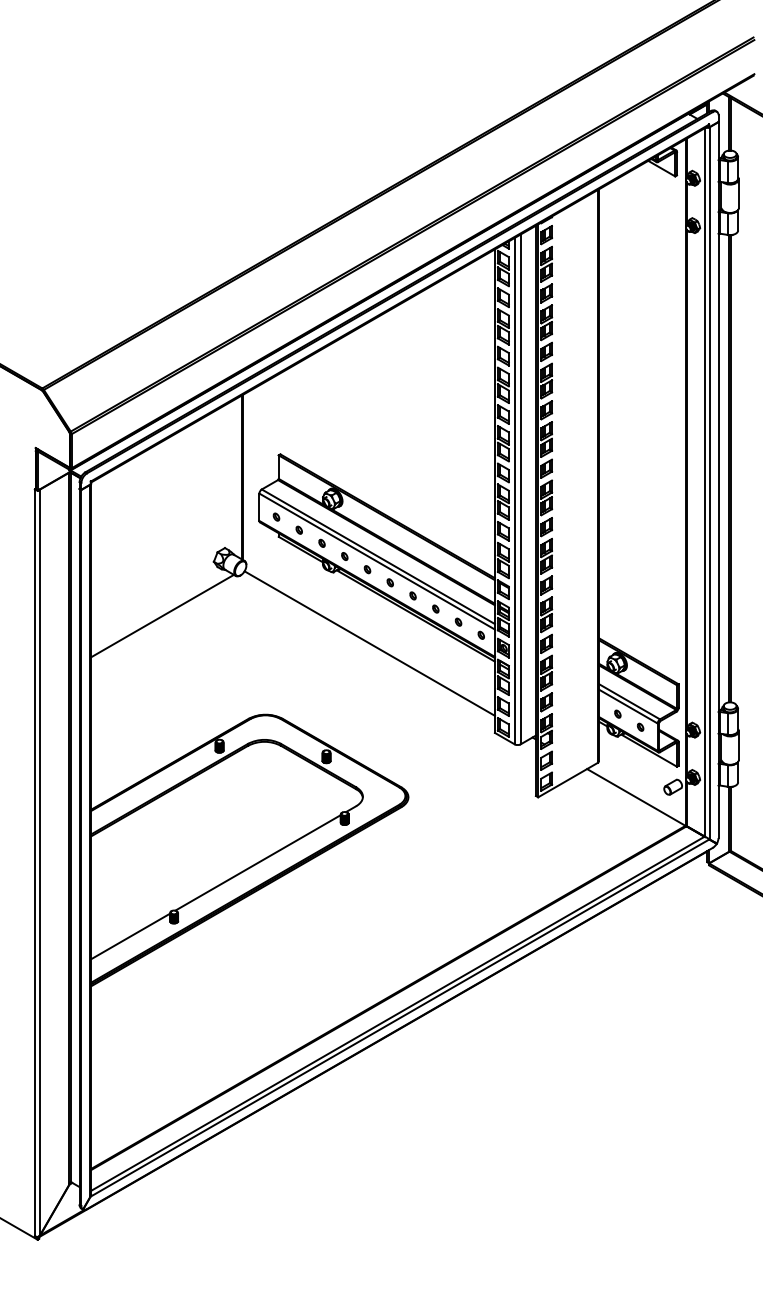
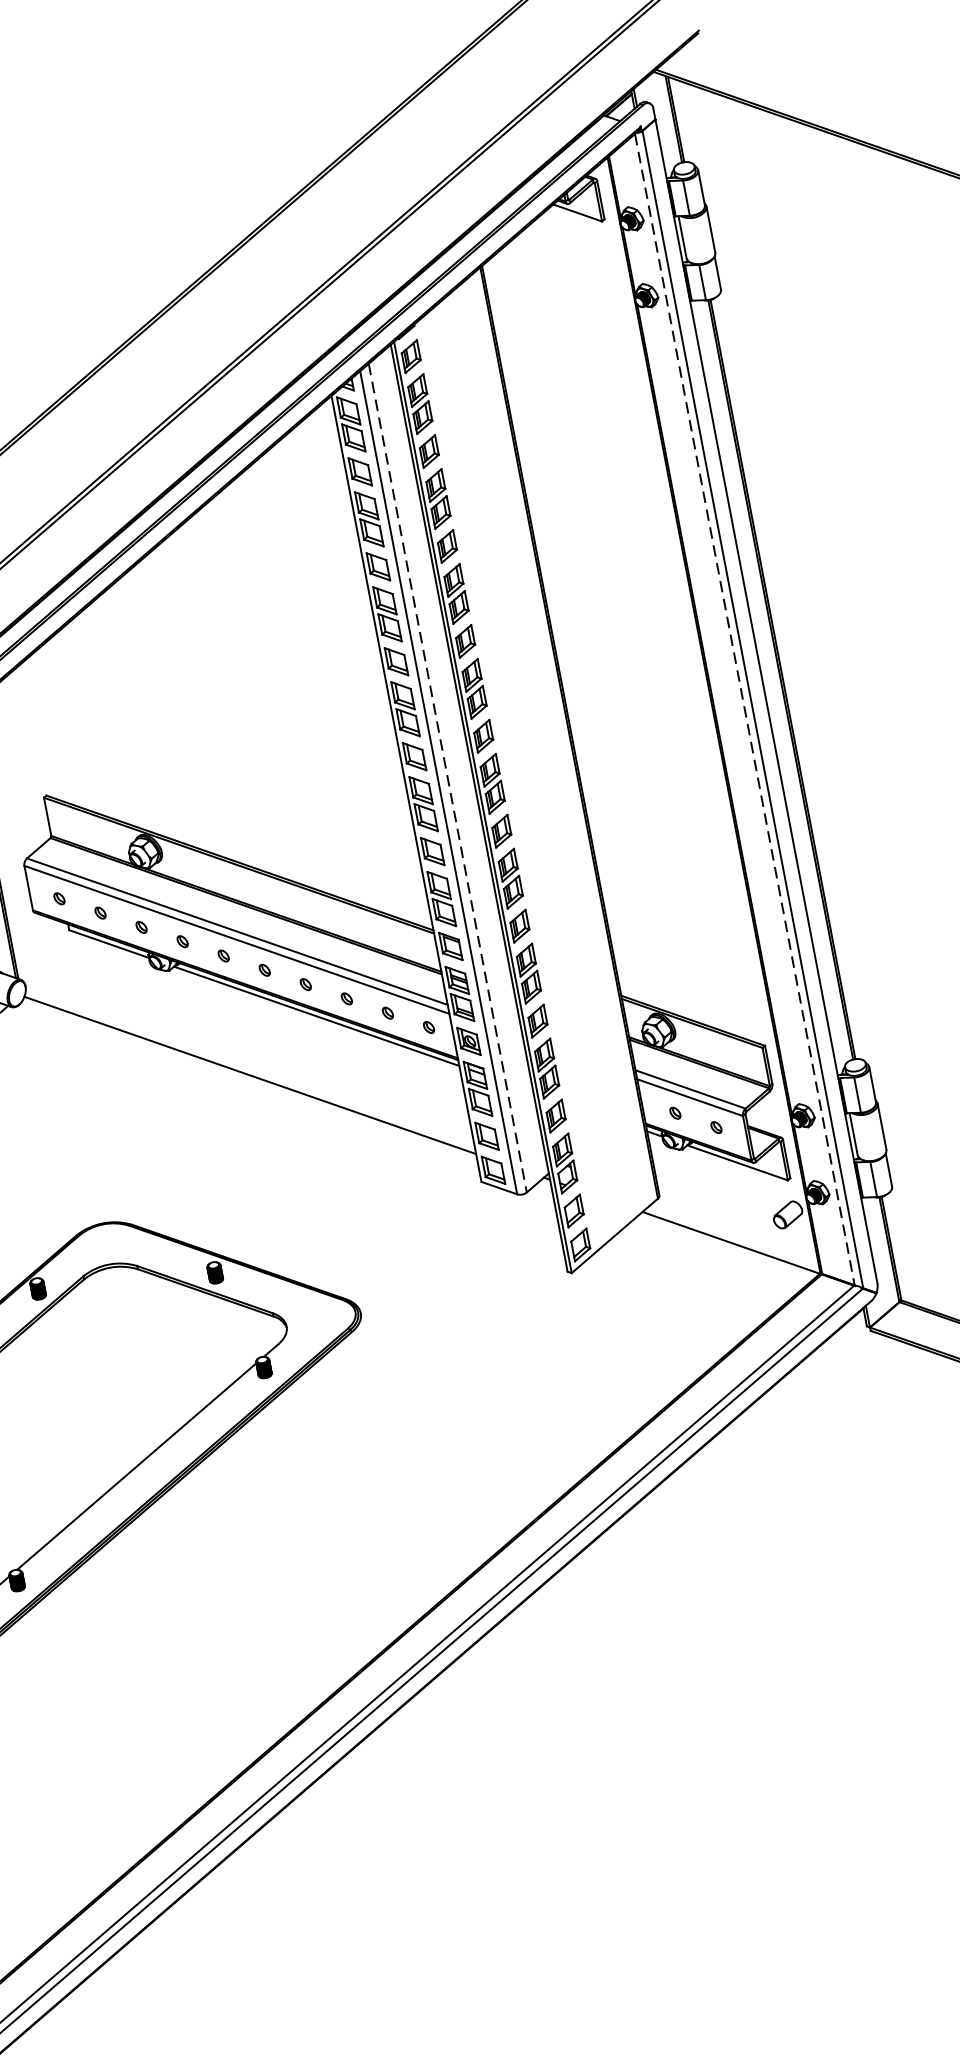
line: (704, 482) -> (744, 709), solid -> dashed
line: (520, 489) -> (447, 778), solid -> dashed

